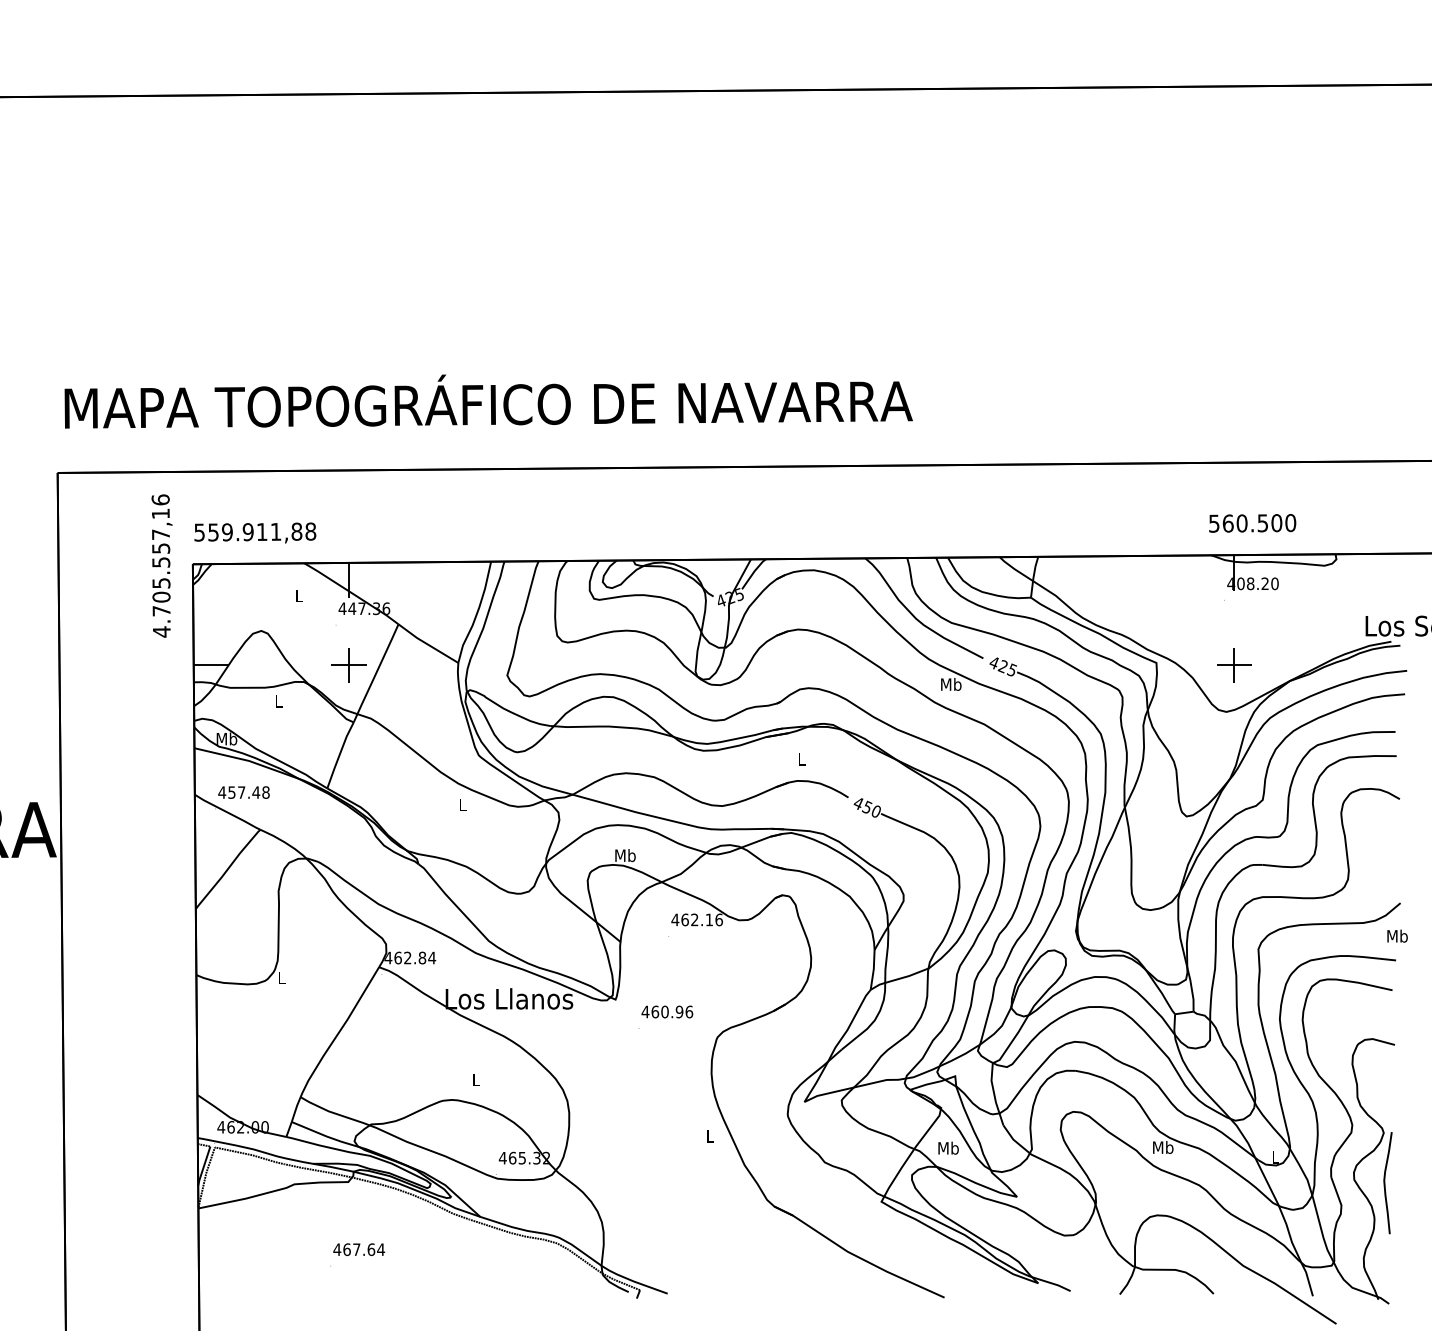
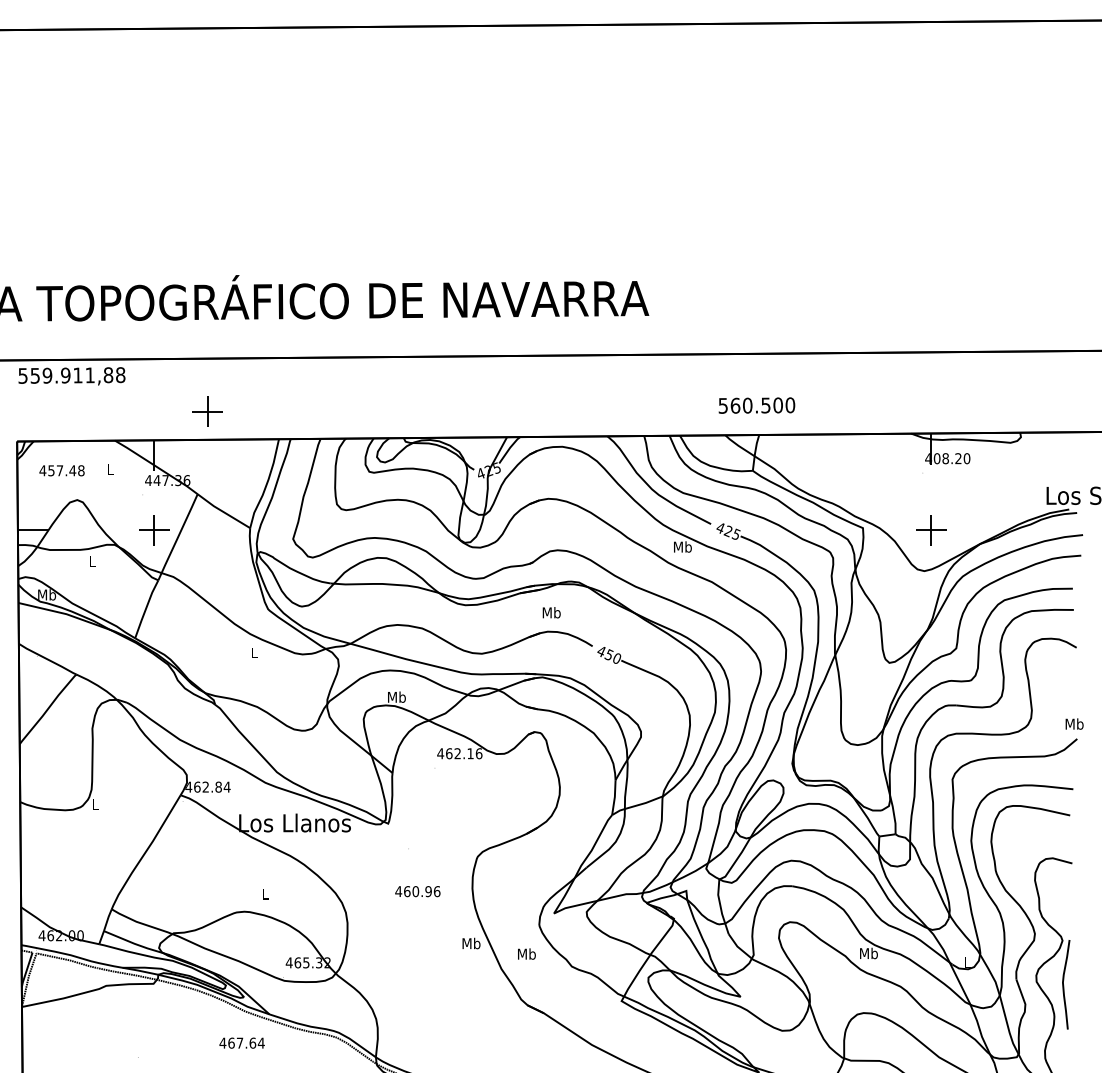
text: (1252, 523) -> (756, 405), moved
part: (409, 530) -> (207, 411), added
text: (255, 532) -> (72, 375), moved
text: (801, 758) -> (551, 612), L -> Mb
text: (243, 792) -> (61, 470), moved
text: (1397, 935) -> (1074, 723), moved
text: (667, 1011) -> (417, 891), moved
text: (710, 1135) -> (471, 942), L -> Mb
text: (948, 1147) -> (526, 953), moved
text: (359, 1249) -> (242, 1043), moved

